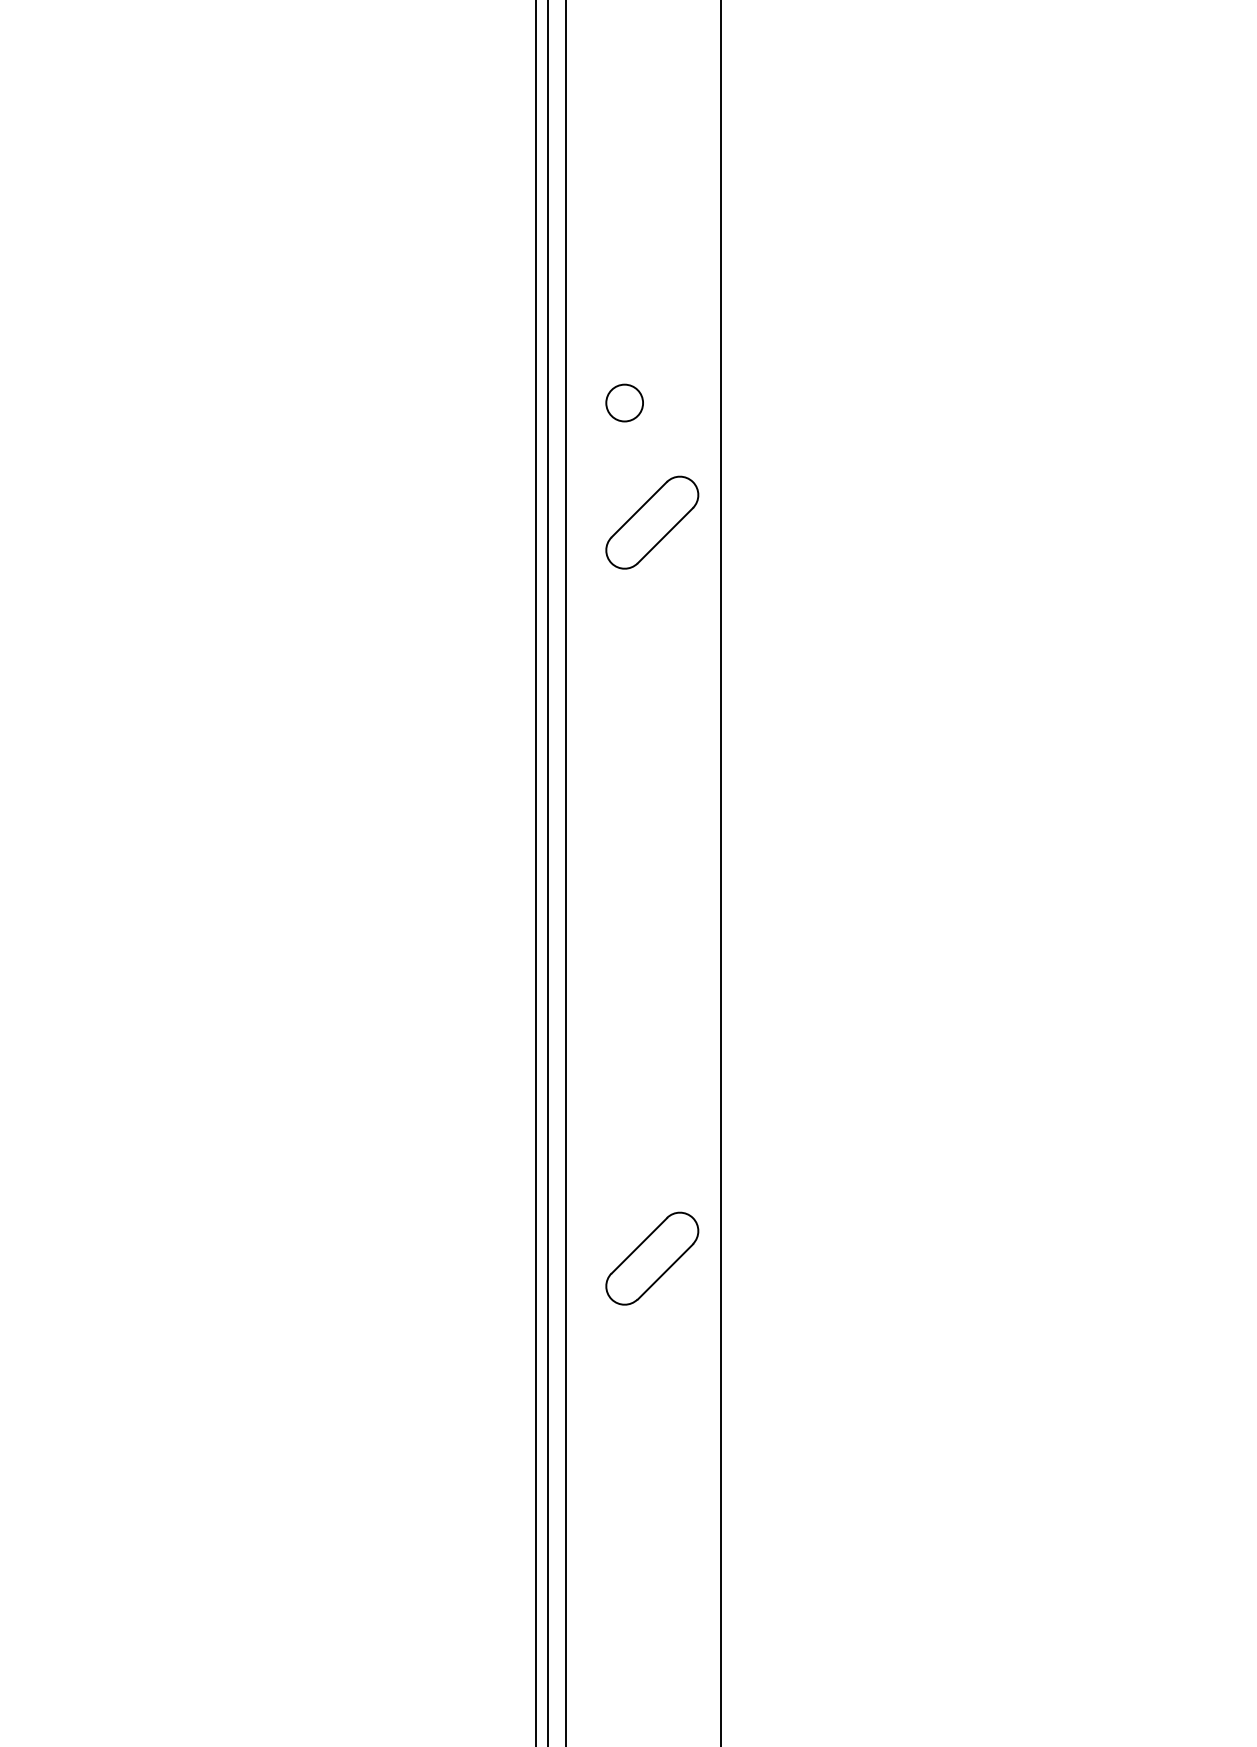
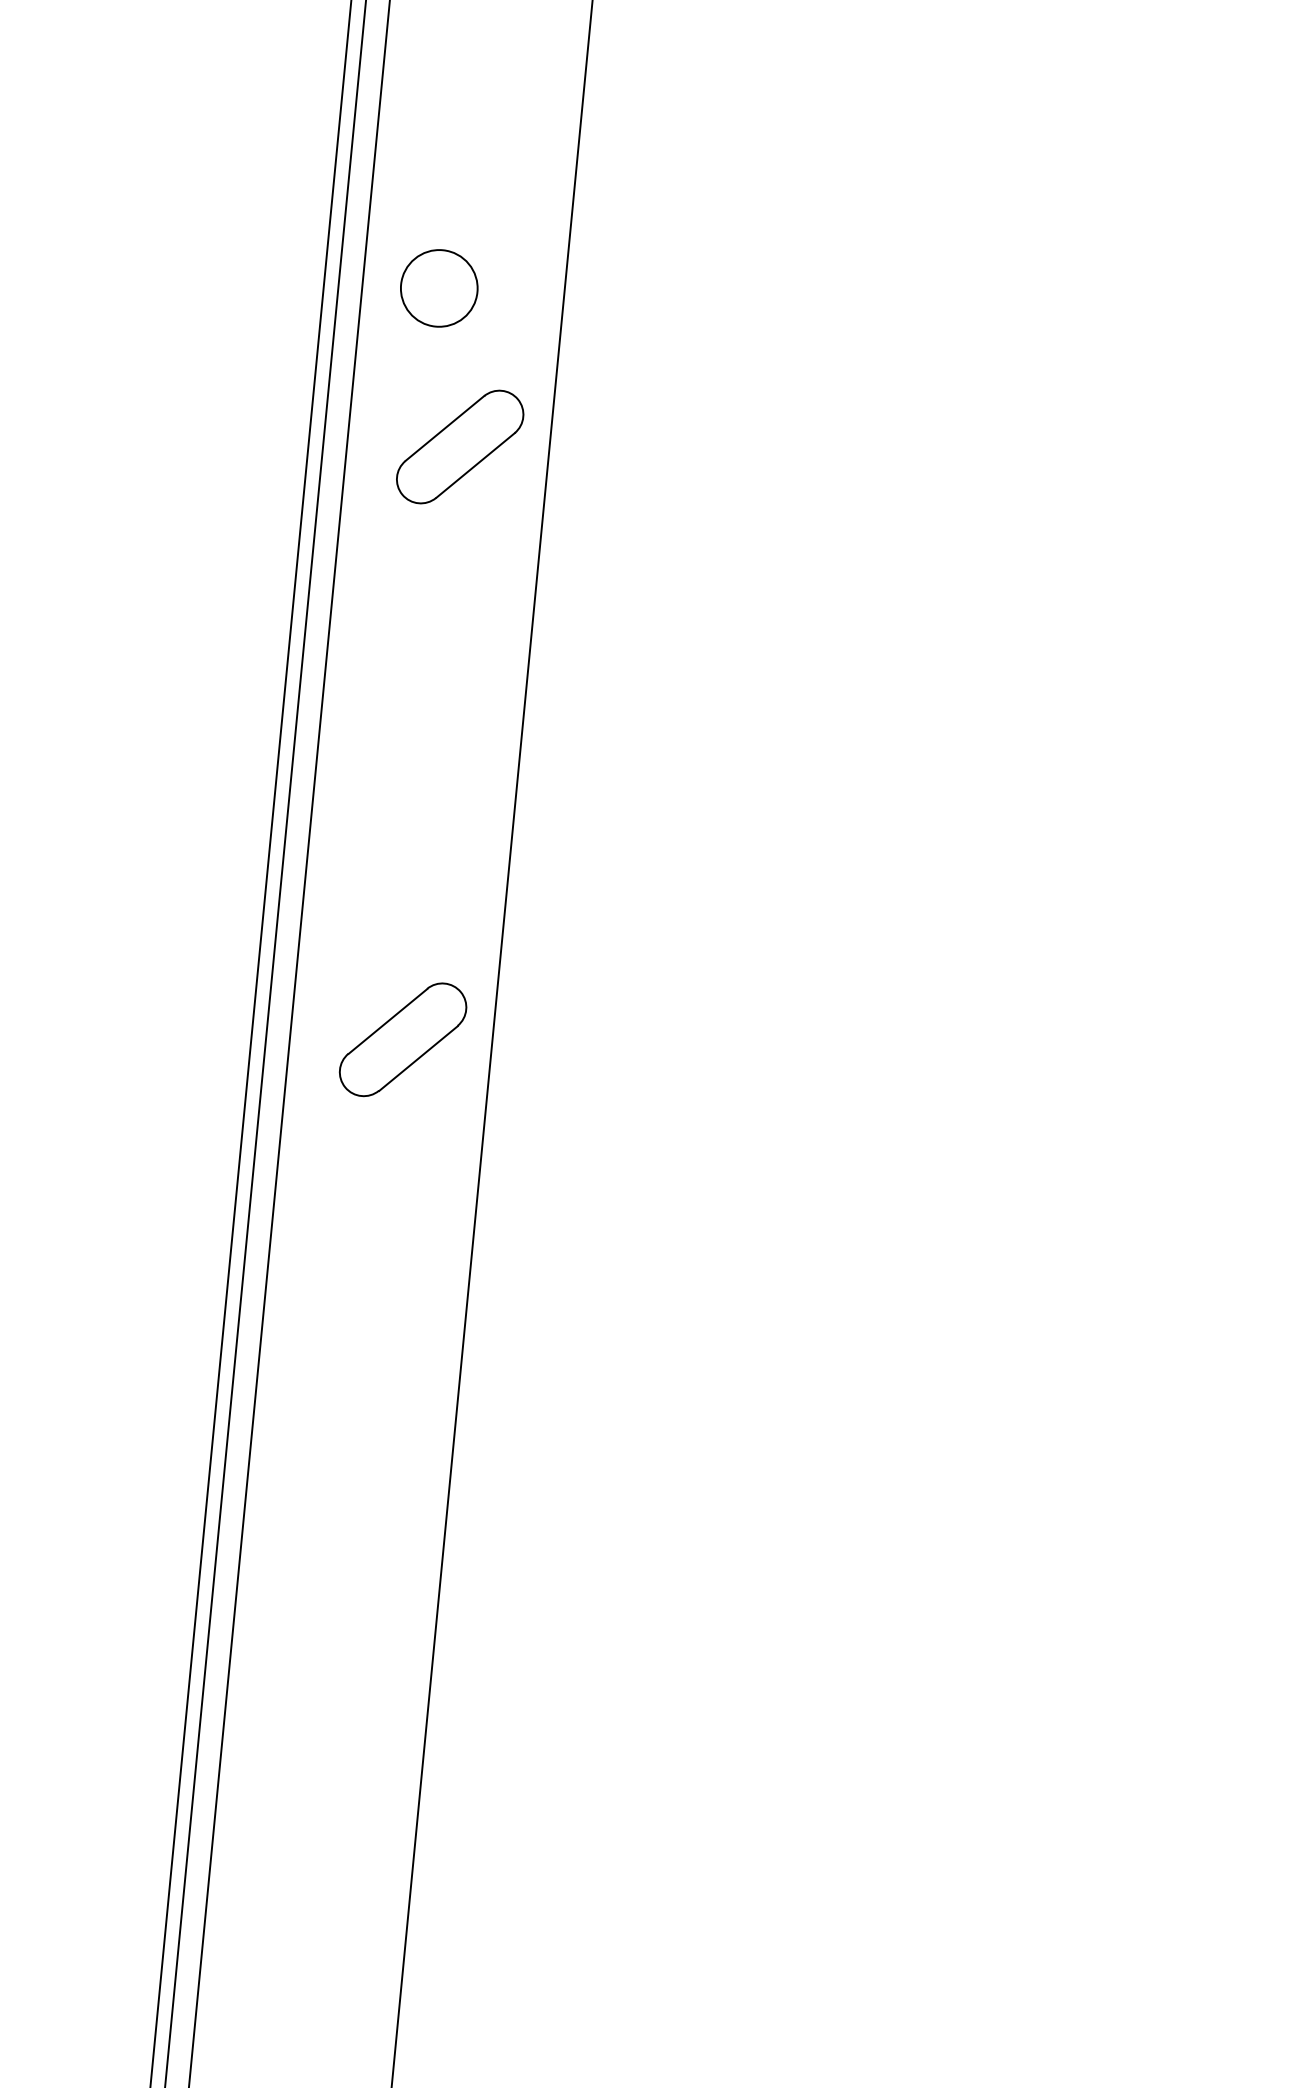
circle: (624, 402) -> (439, 287), size x1.6
part: (652, 1258) -> (403, 1039), moved

